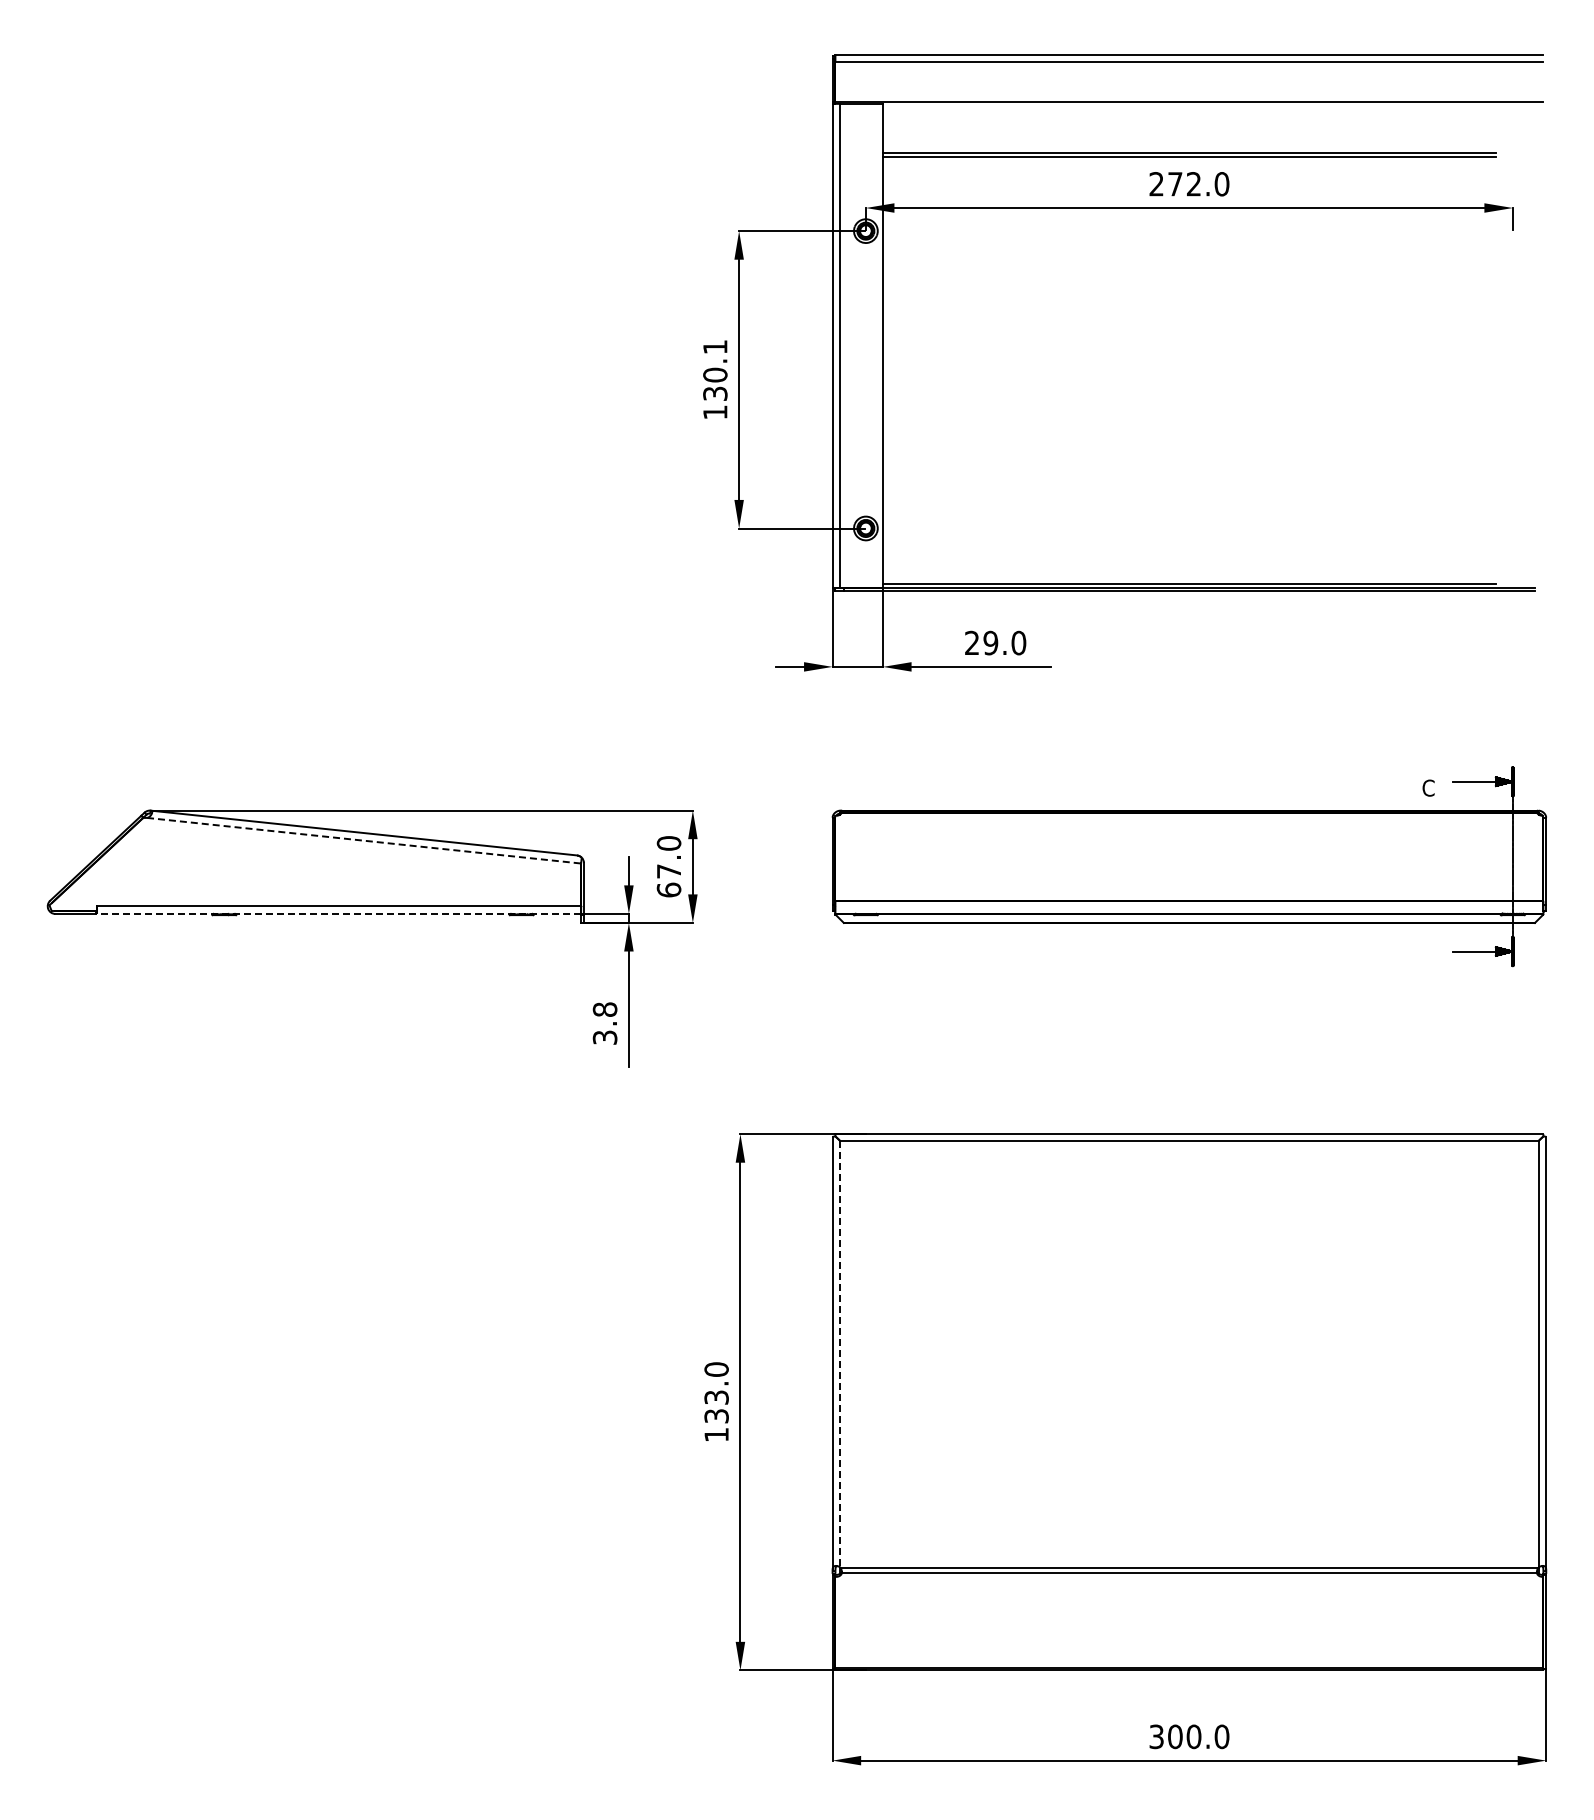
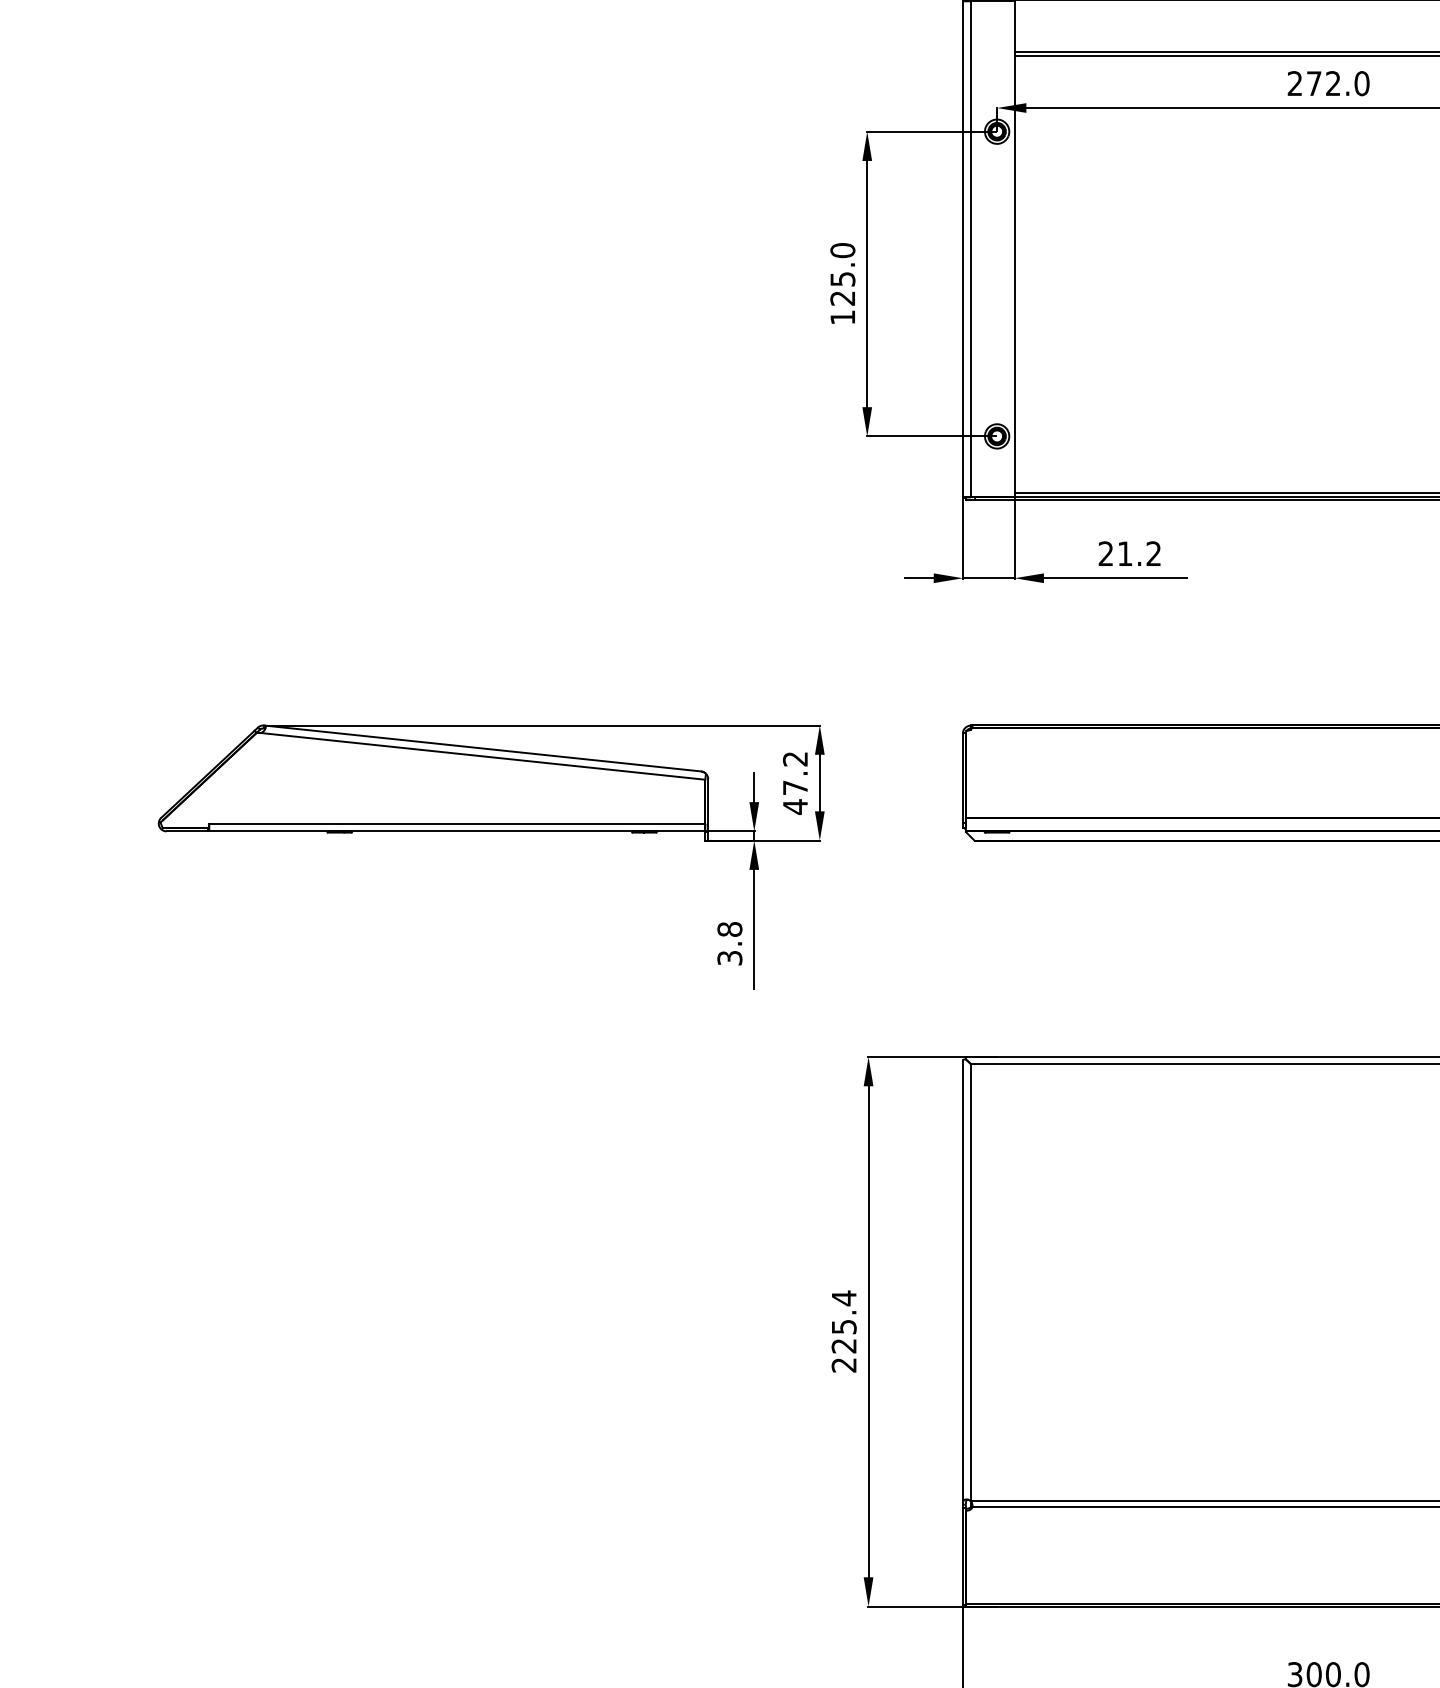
text: (715, 369) -> (843, 273), 130.1 -> 125.0
text: (1004, 642) -> (1139, 553), 29.0 -> 21.2
line: (364, 840) -> (483, 756), dashed -> solid
text: (668, 866) -> (794, 782), 67.0 -> 47.2
line: (338, 913) -> (456, 830), dashed -> solid
line: (840, 1354) -> (971, 1282), dashed -> solid
text: (716, 1402) -> (844, 1332), 133.0 -> 225.4

